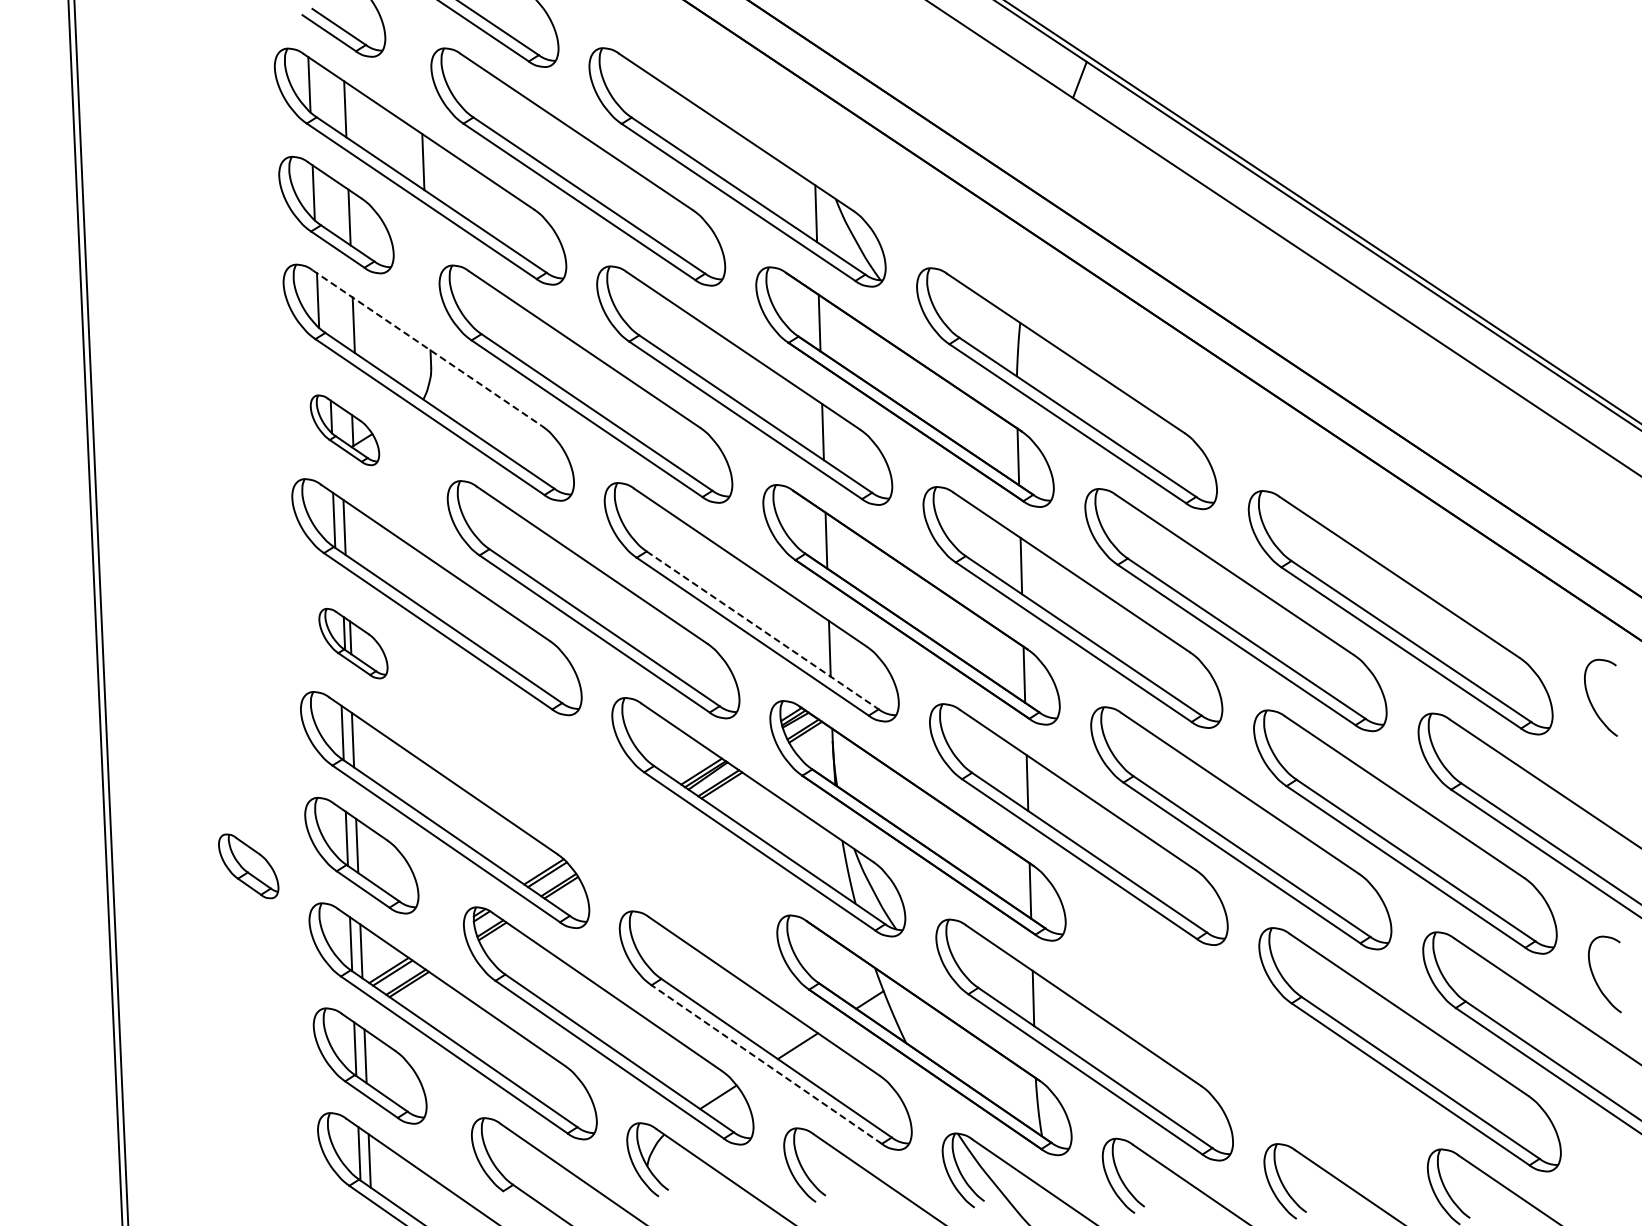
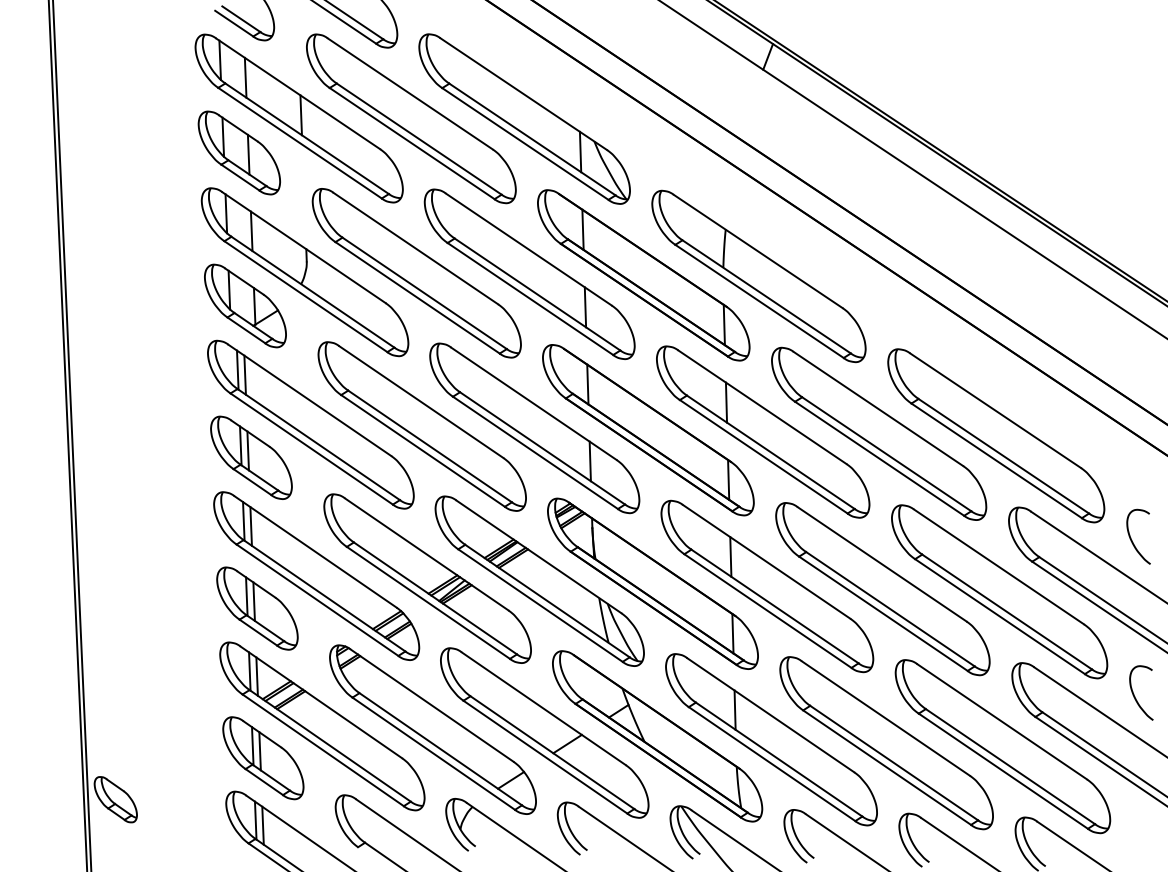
line: (427, 348) -> (304, 247), dashed -> solid
part: (344, 430) -> (245, 306), size x1.67
line: (763, 630) -> (543, 448), dashed -> solid
part: (353, 643) -> (251, 457), size x1.67
curve: (1591, 701) -> (1131, 539), moved
part: (600, 813) -> (427, 578), added
part: (248, 866) -> (115, 799), moved
part: (1246, 1044) -> (886, 742), added
line: (766, 1064) -> (545, 757), dashed -> solid

